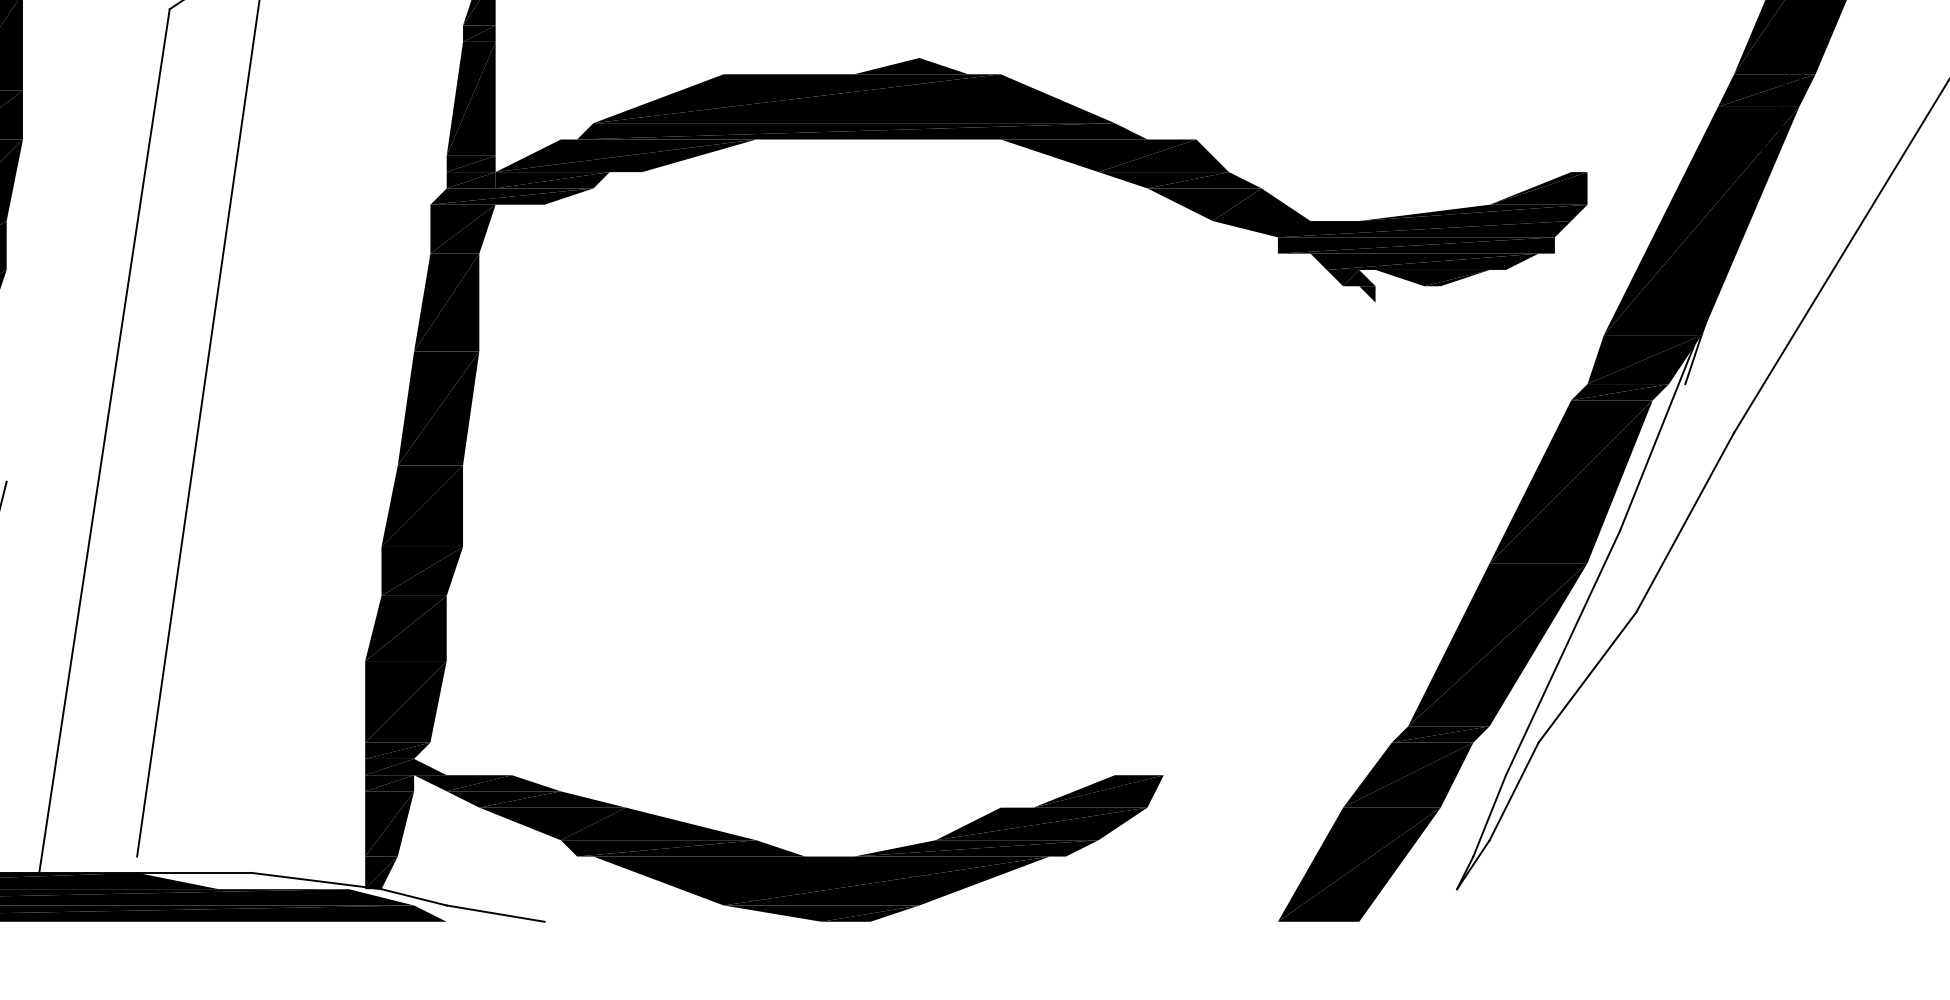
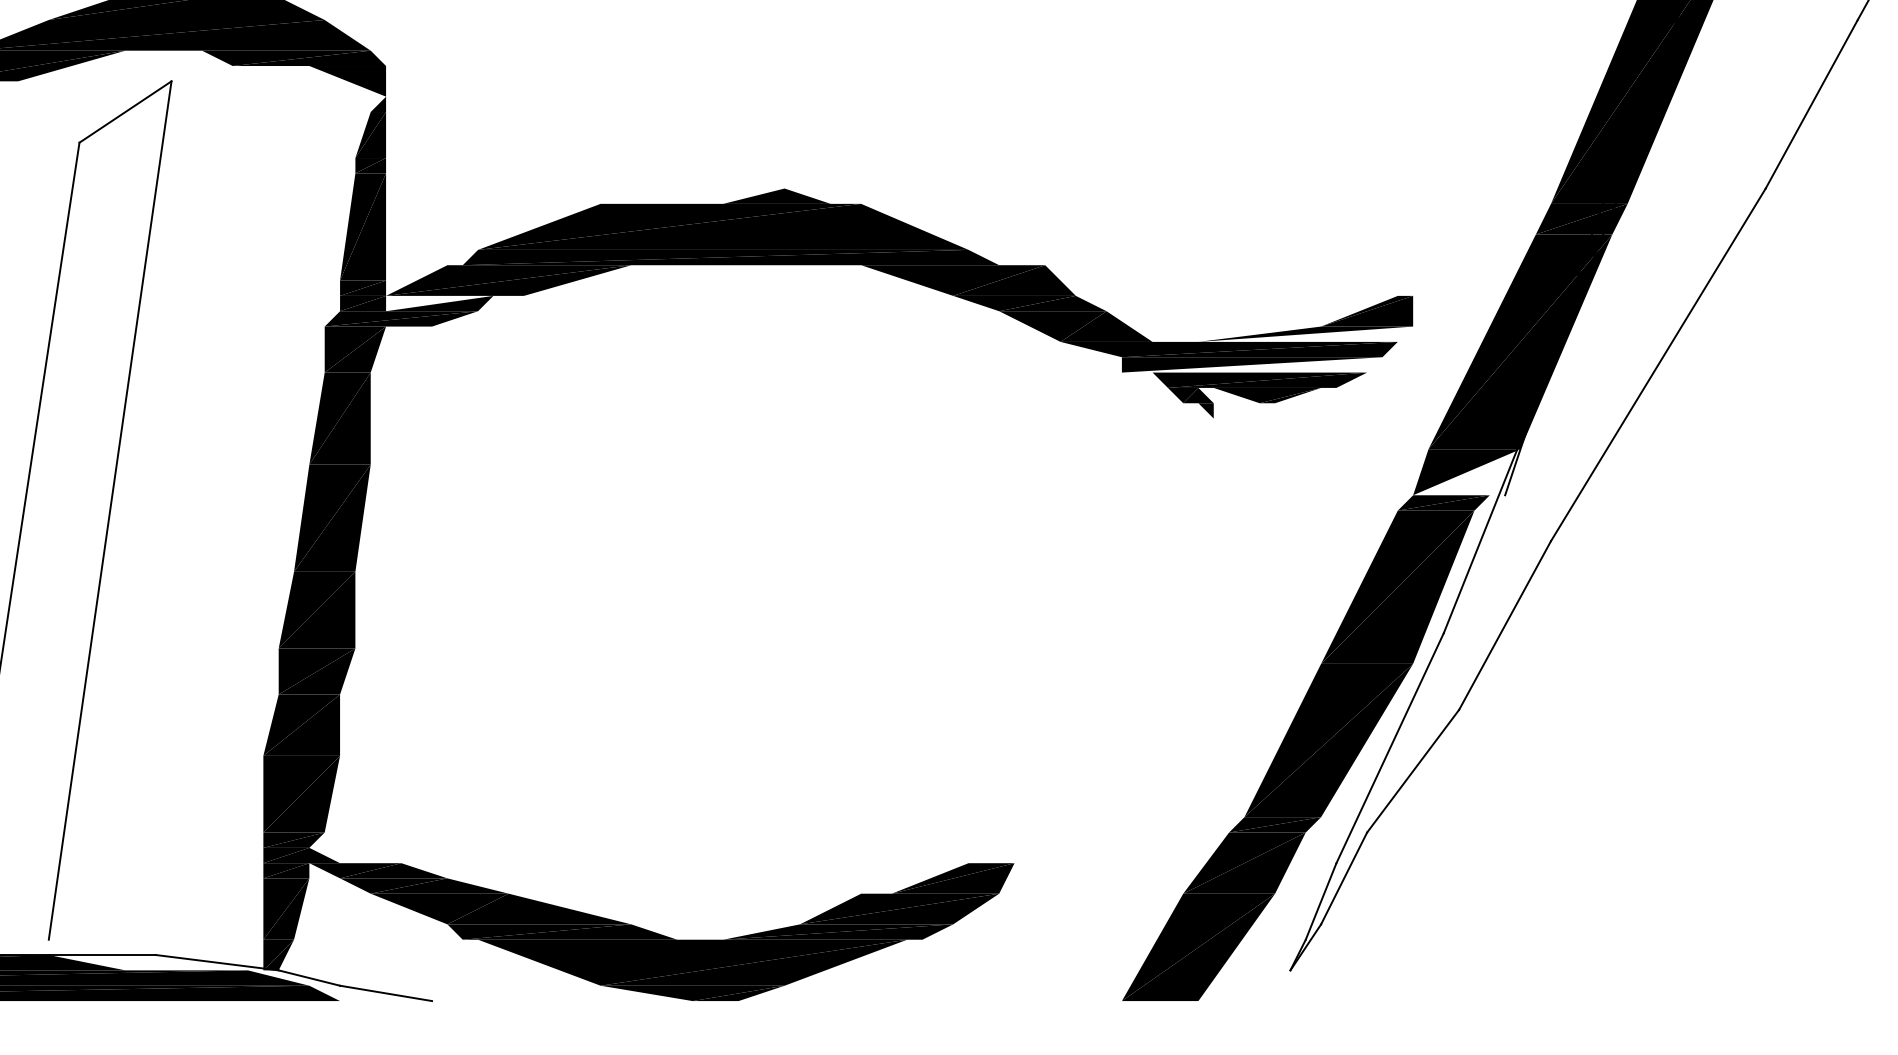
fill: (552, 180) -> (439, 303), removed
fill: (1473, 212) -> (1305, 333), removed
fill: (1415, 245) -> (1251, 364), removed
fill: (1644, 359) -> (1466, 472), removed

